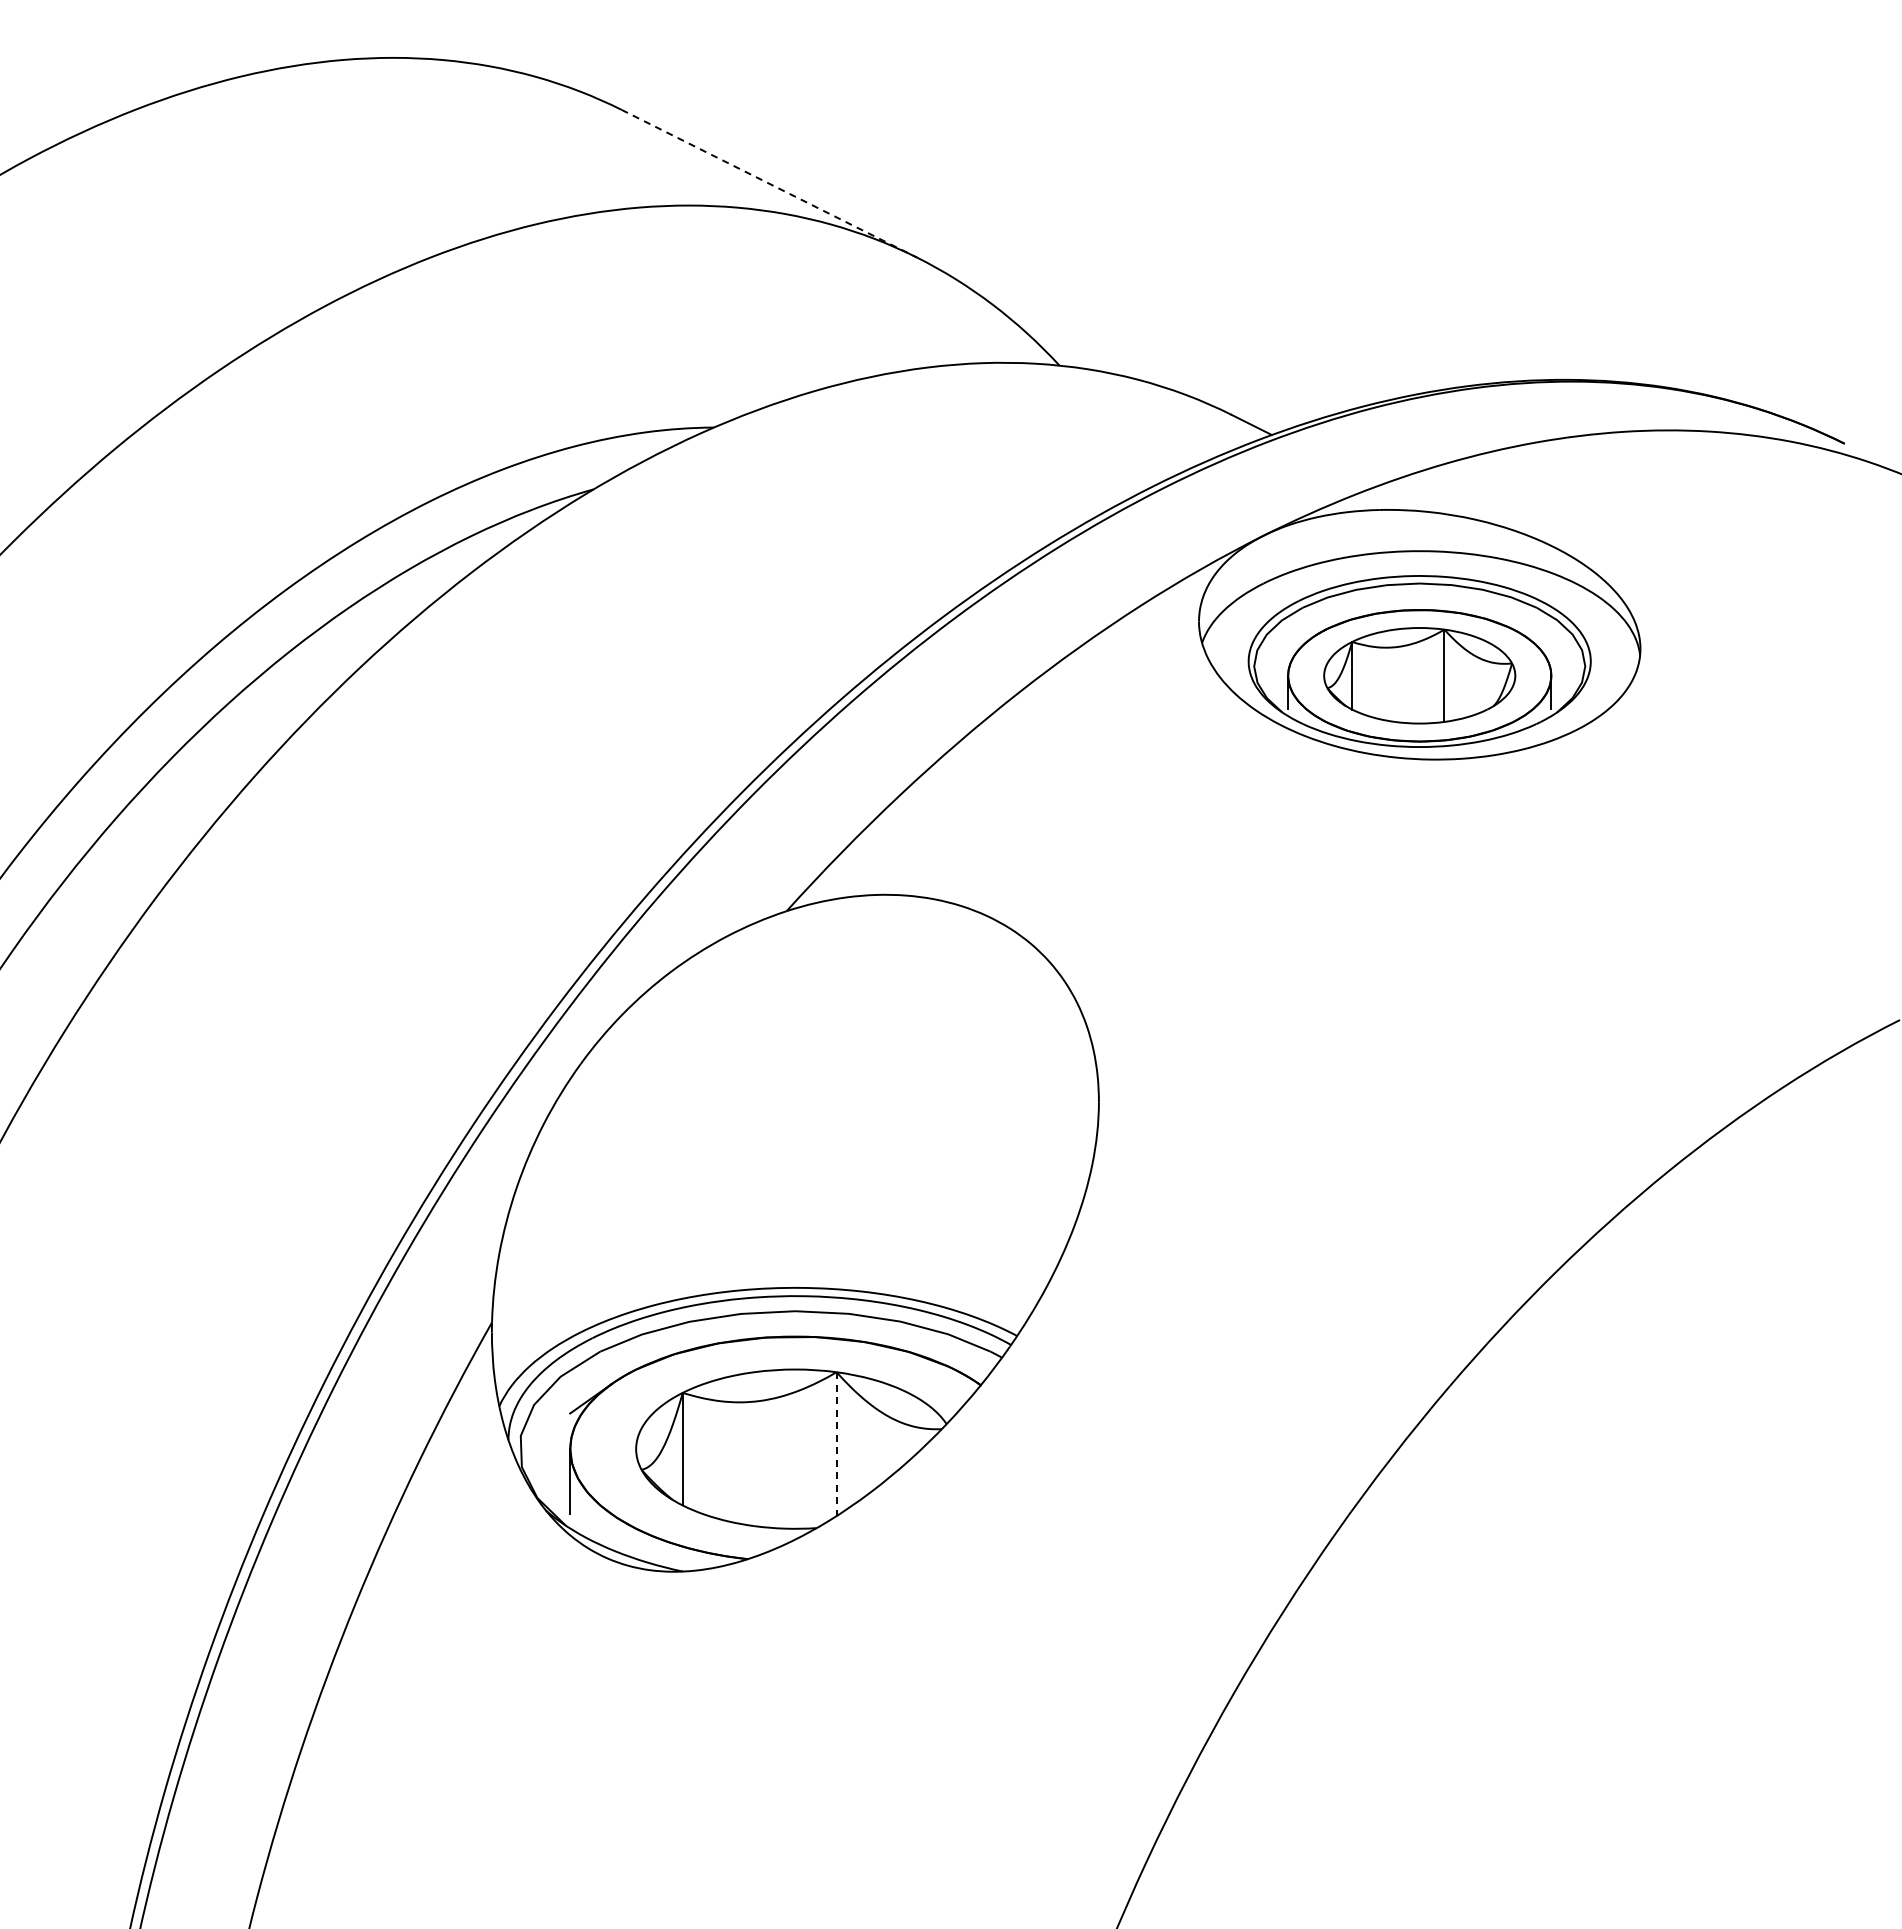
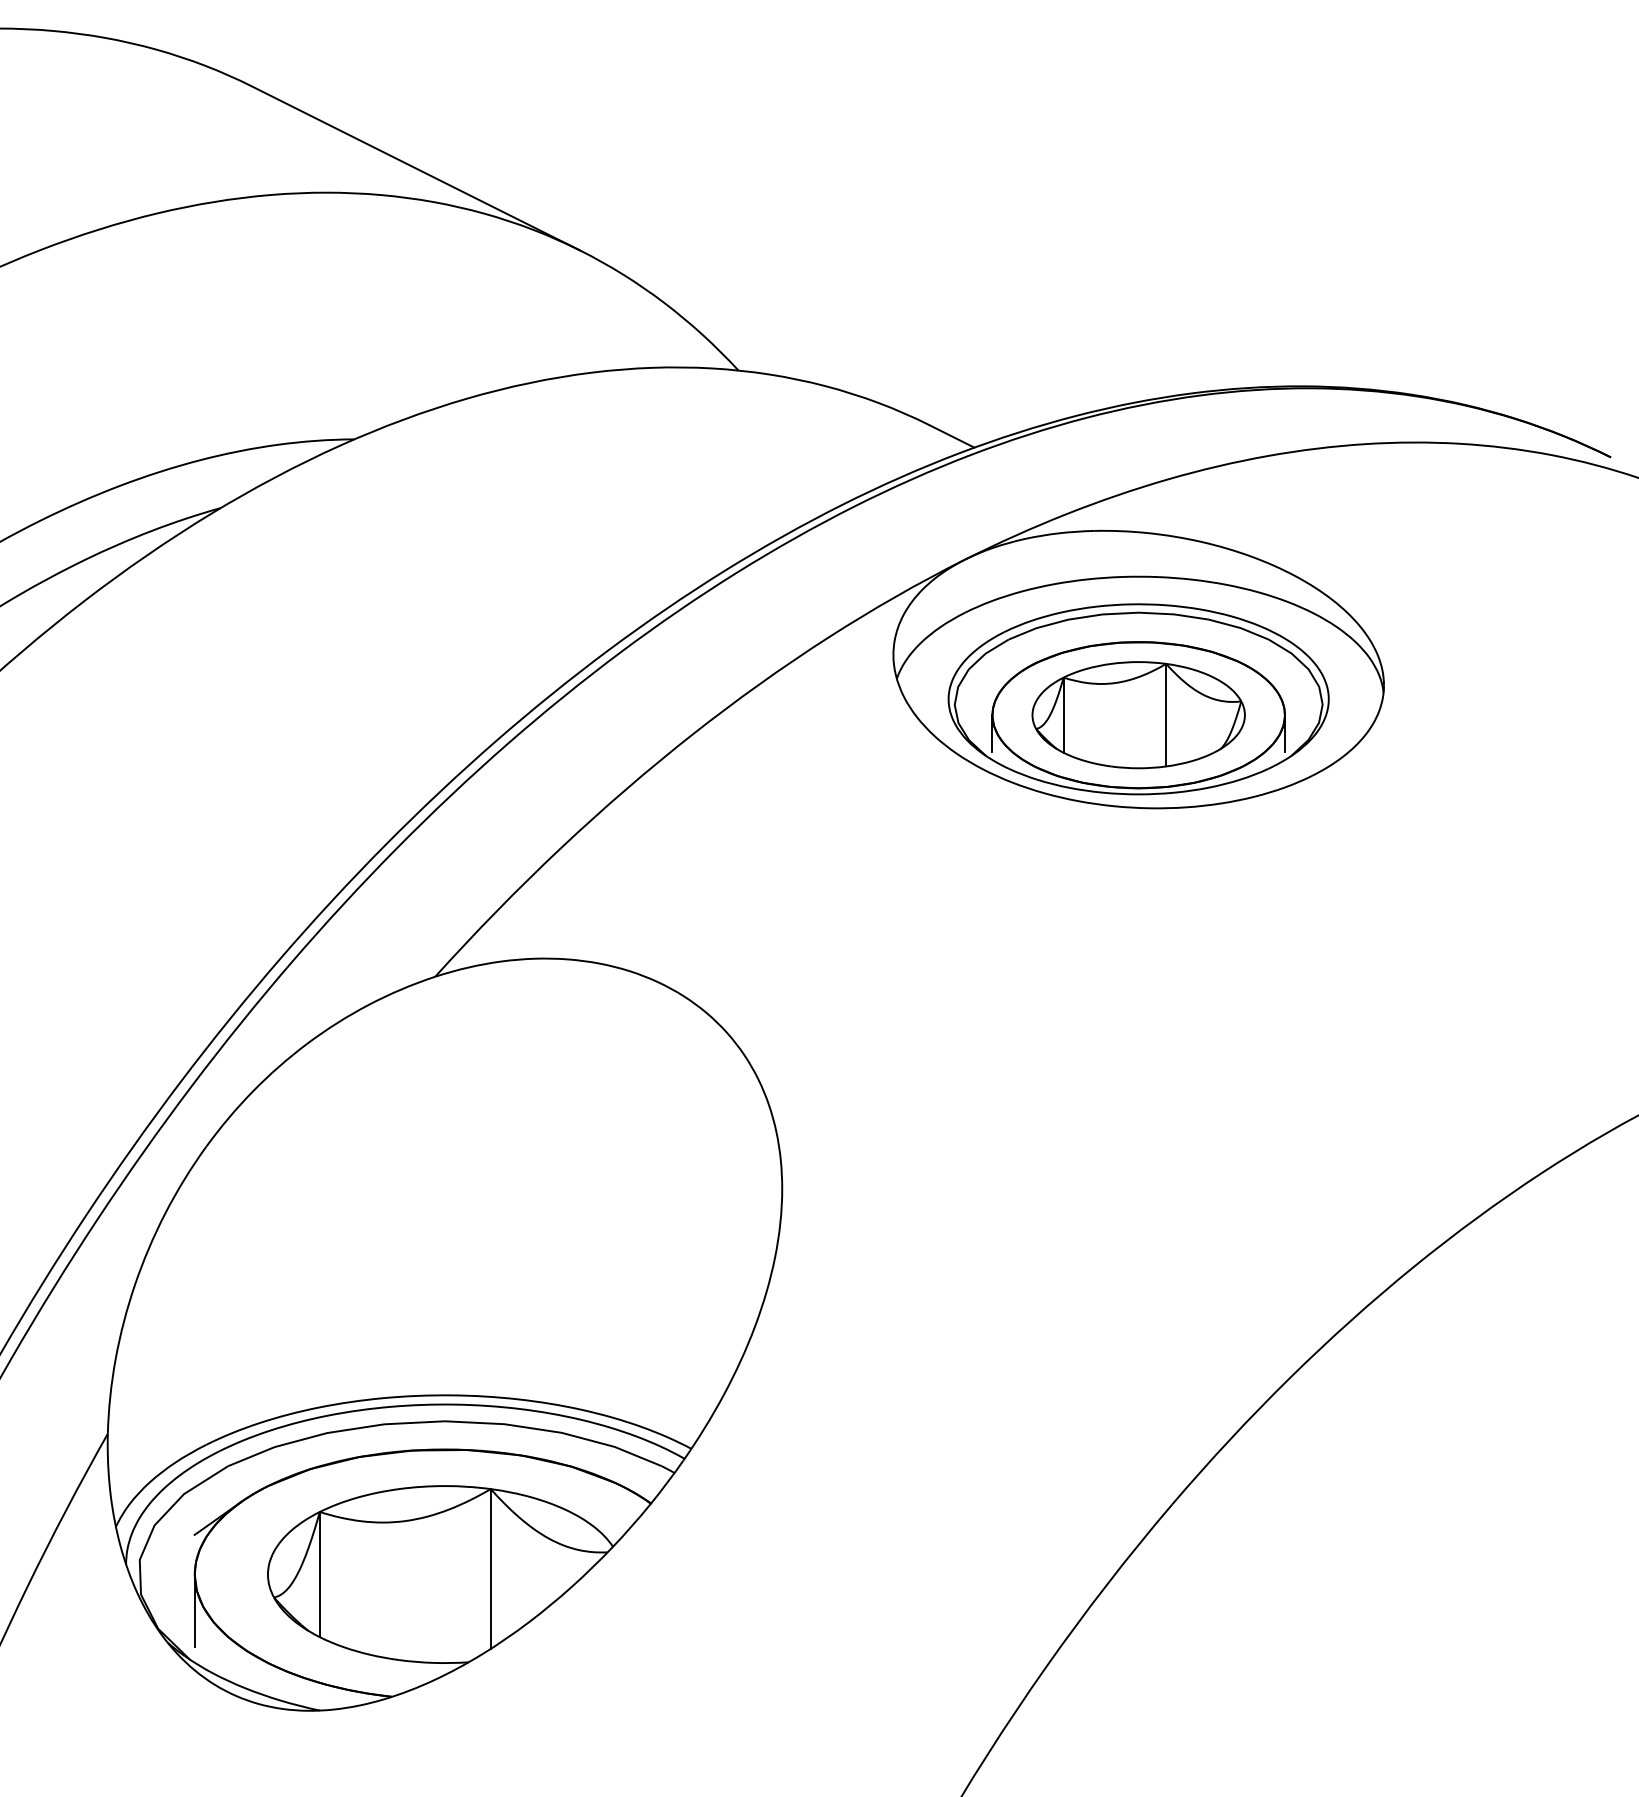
line: (769, 183) -> (416, 168), dashed -> solid
line: (836, 1444) -> (490, 1569), dashed -> solid

